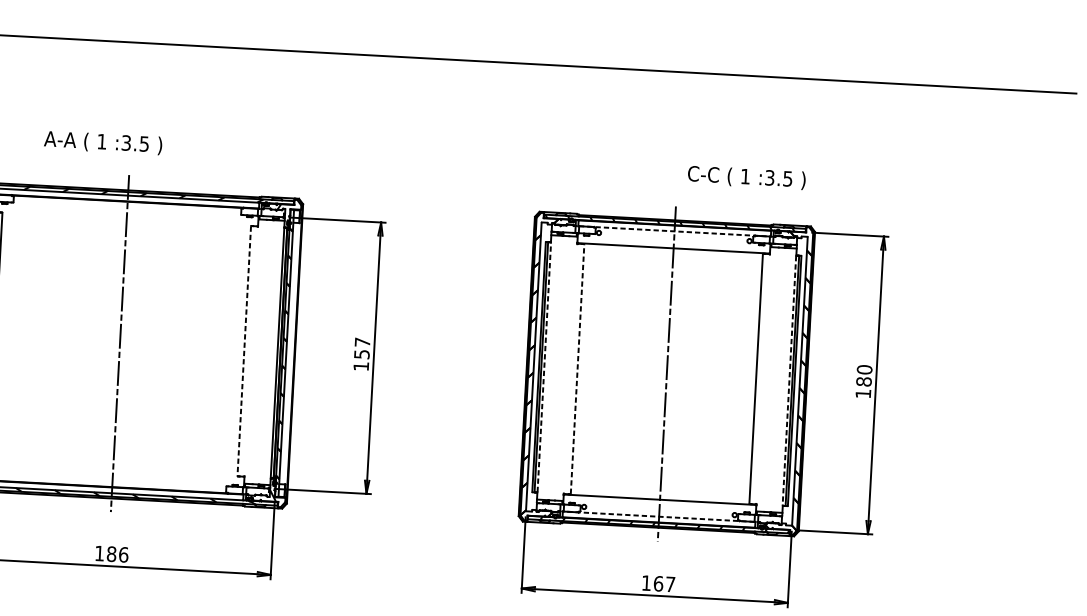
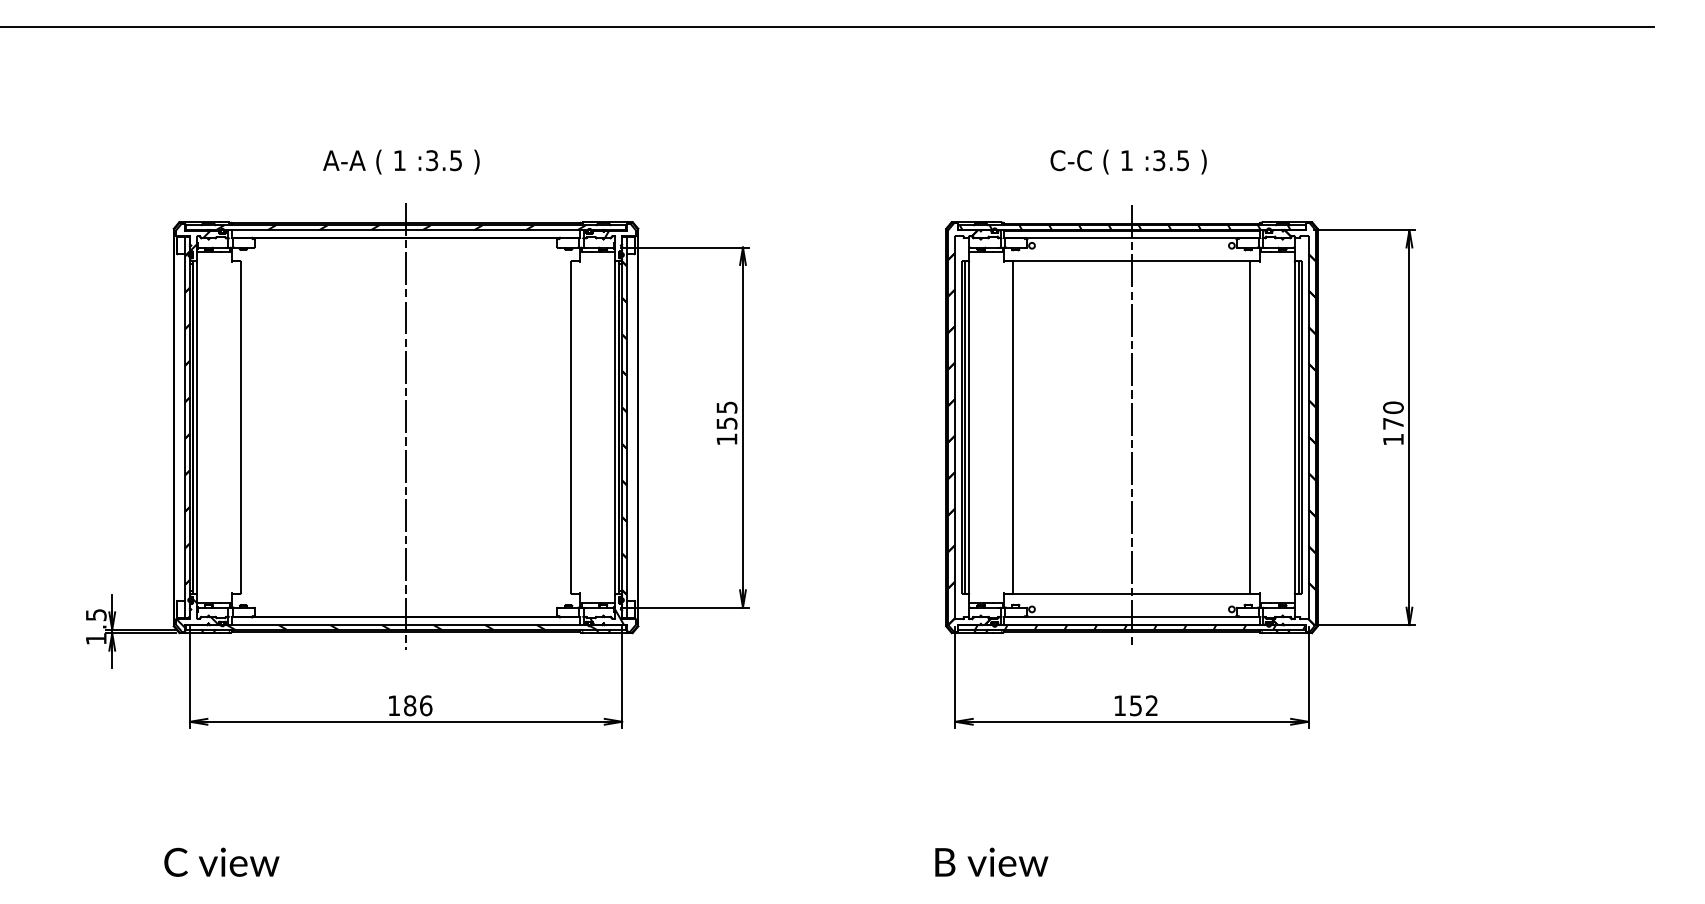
text: (103, 142) -> (401, 161), moved
text: (746, 177) -> (1128, 161), moved
line: (674, 231) -> (1131, 238), dashed -> solid
text: (362, 342) -> (726, 407), 157 -> 155
line: (244, 351) -> (571, 428), dashed -> solid
line: (544, 367) -> (969, 427), dashed -> solid
line: (577, 369) -> (1013, 427), dashed -> solid
line: (789, 381) -> (1294, 428), dashed -> solid
text: (864, 381) -> (1393, 423), 180 -> 170
line: (658, 516) -> (1131, 616), dashed -> solid
text: (664, 583) -> (1143, 705), 167 -> 152

